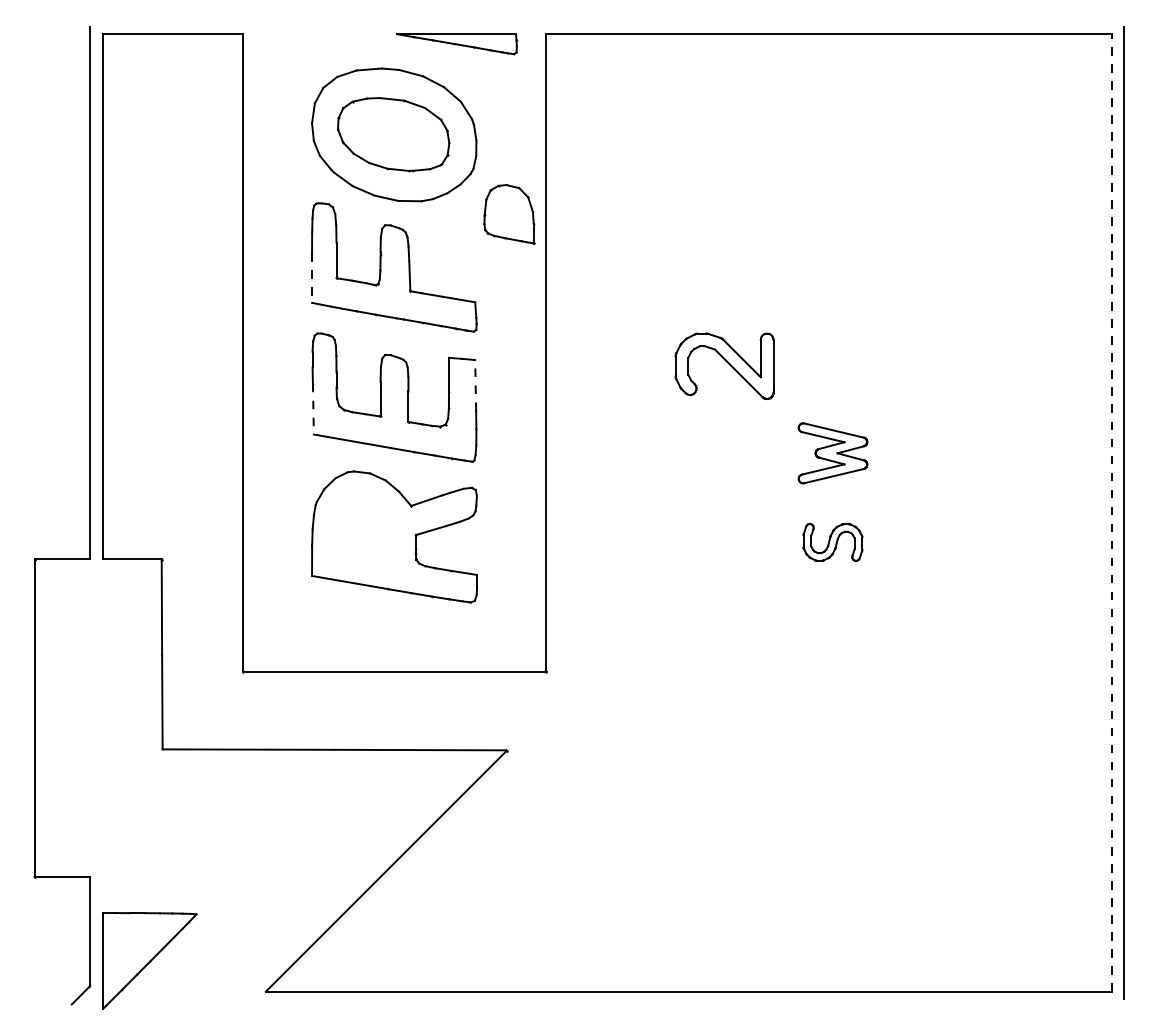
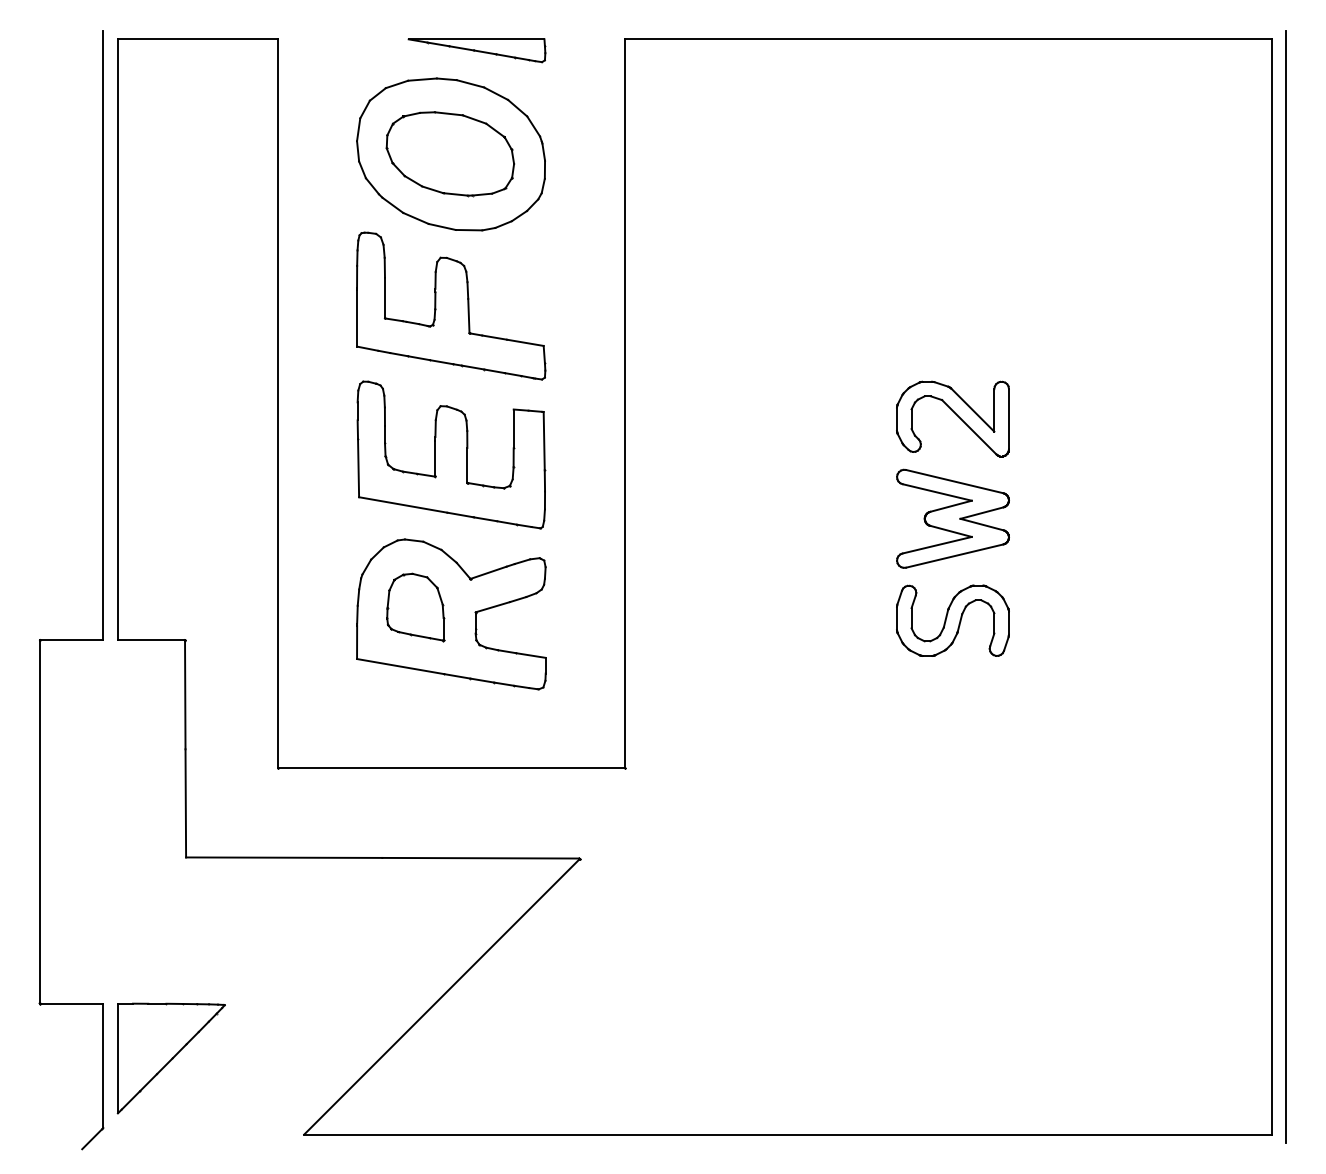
part: (456, 44) -> (476, 50), moved
part: (509, 214) -> (415, 607), moved
line: (312, 278) -> (357, 318), dashed -> solid
part: (724, 365) -> (952, 418), moved
line: (475, 384) -> (544, 440), dashed -> solid
line: (313, 409) -> (358, 468), dashed -> solid
part: (832, 453) -> (952, 518), size x1.43
line: (1111, 512) -> (1271, 586), dashed -> solid
part: (832, 542) -> (952, 620), size x1.67
part: (149, 960) -> (170, 1058), moved

